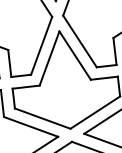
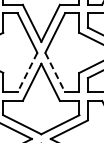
line: (80, 42) -> (55, 73), solid -> dashed
line: (41, 47) -> (27, 73), solid -> dashed

